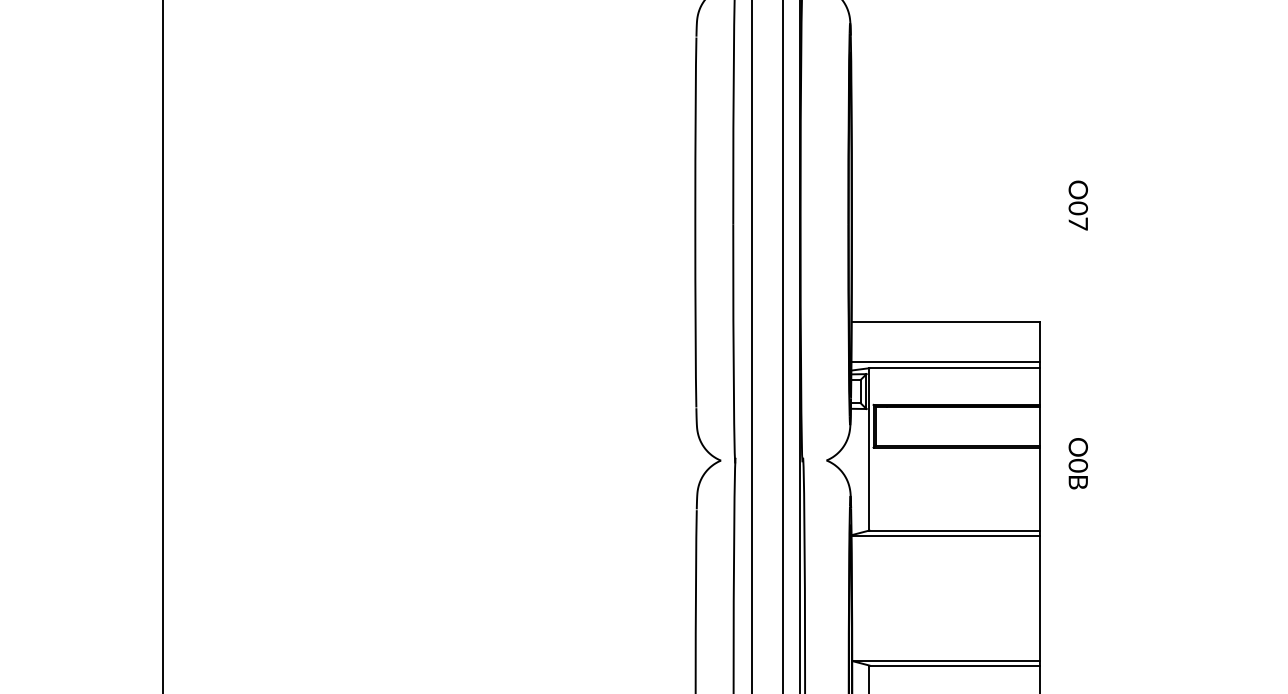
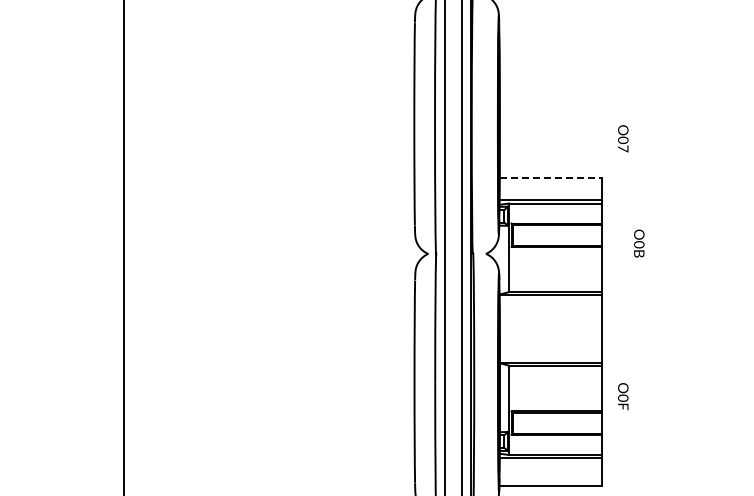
text: (1078, 205) -> (623, 138), moved
line: (946, 322) -> (551, 178), solid -> dashed
text: (1078, 463) -> (639, 243), moved

